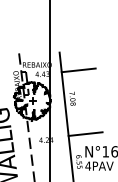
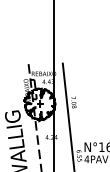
line: (78, 70) -> (78, 78), removed
line: (85, 133) -> (84, 131), removed

